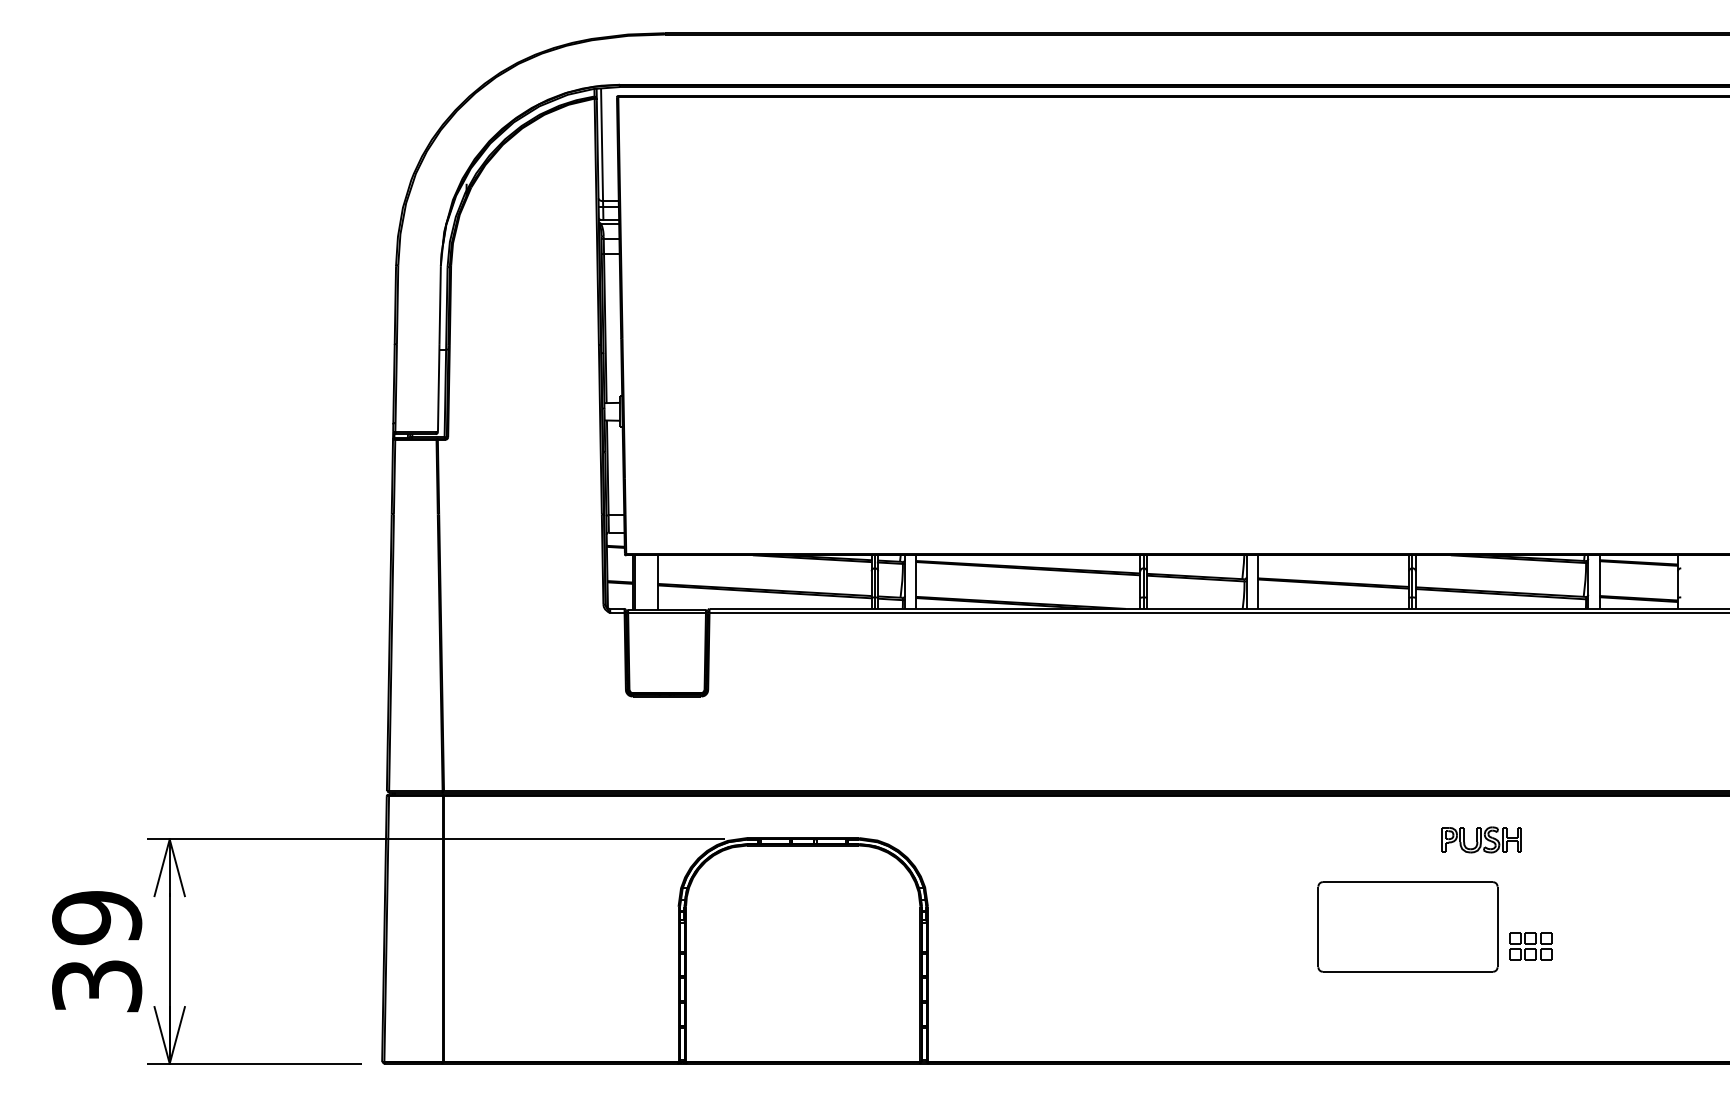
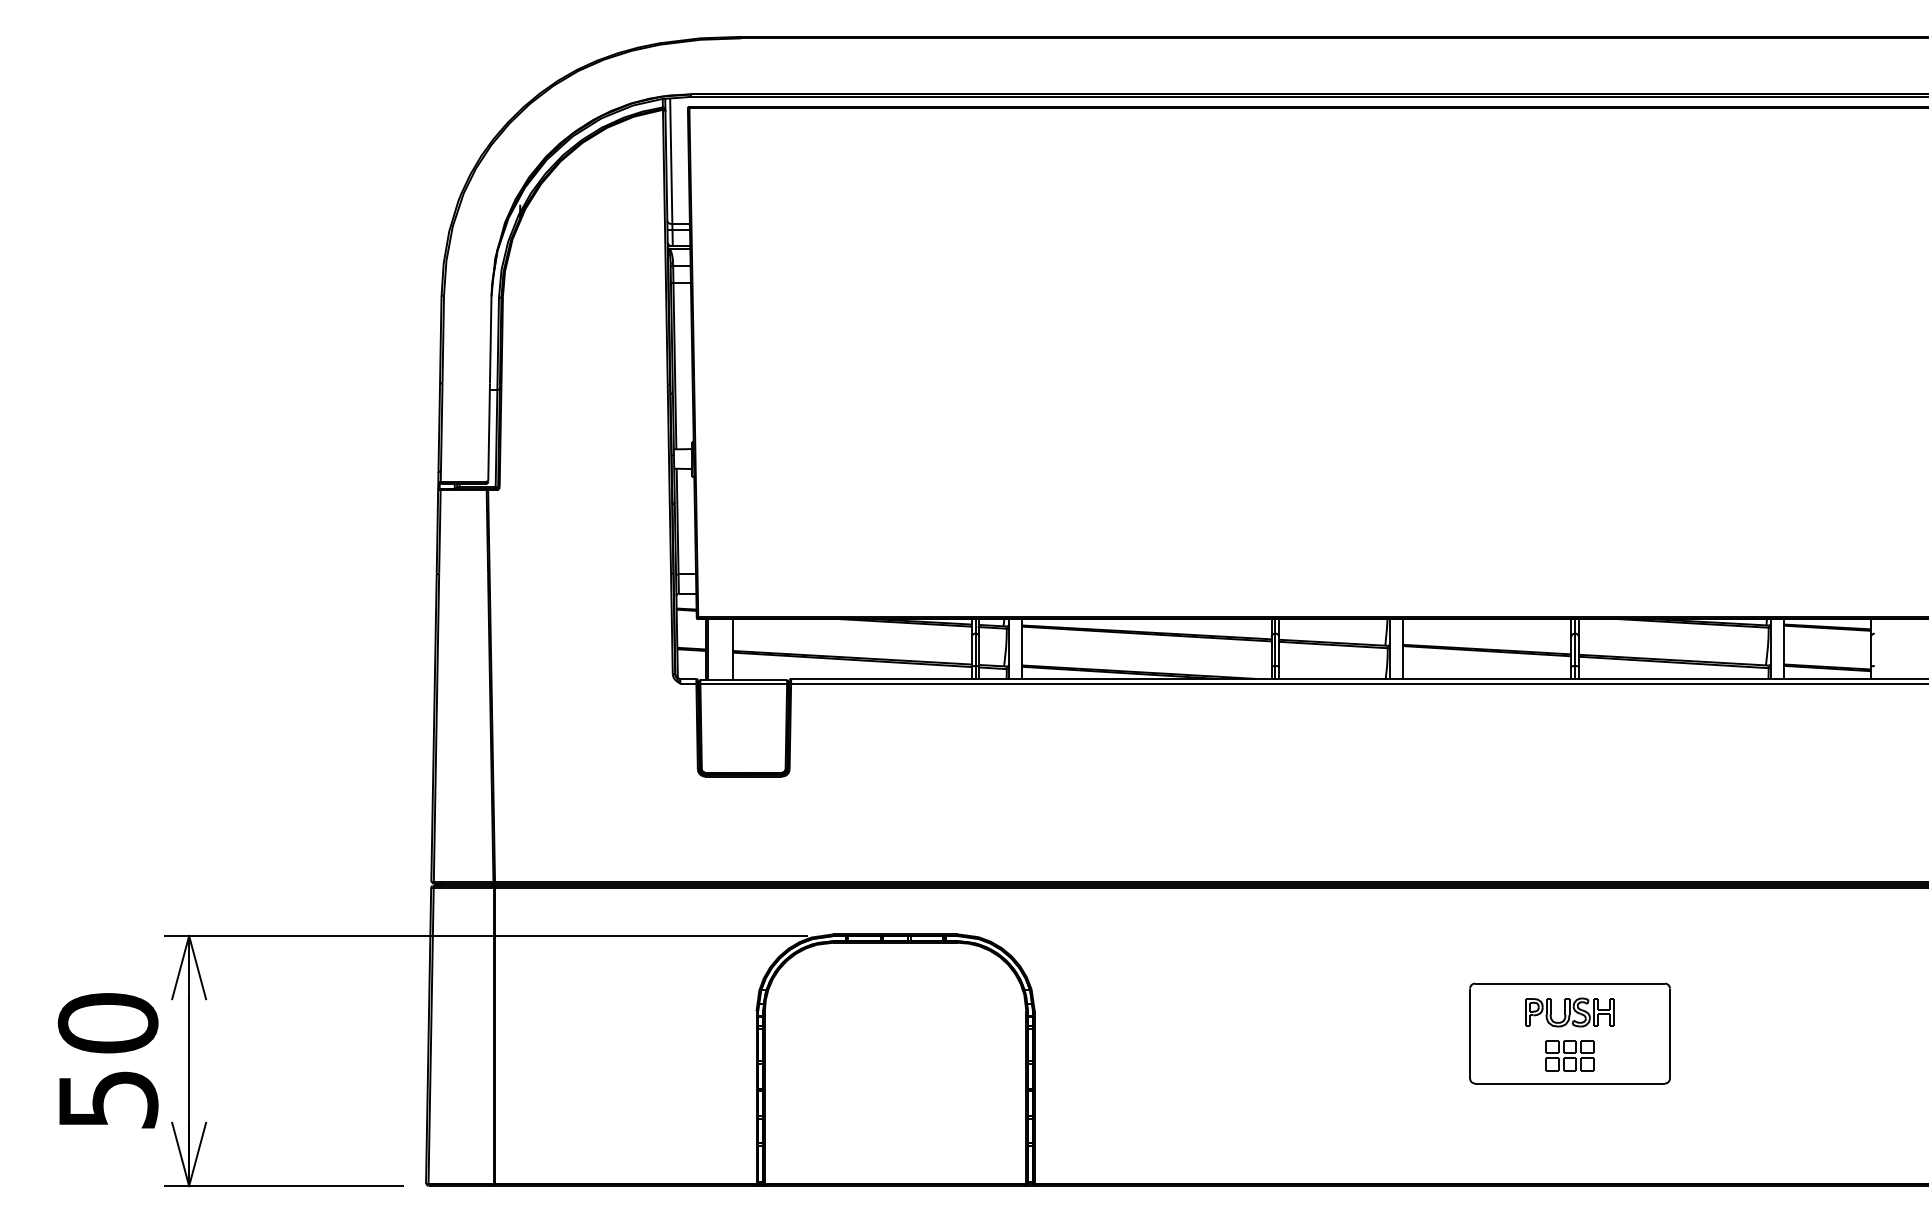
part: (1481, 839) -> (1569, 1012), moved
part: (1530, 946) -> (1569, 1055), moved
text: (96, 951) -> (107, 1060), 39 -> 50

